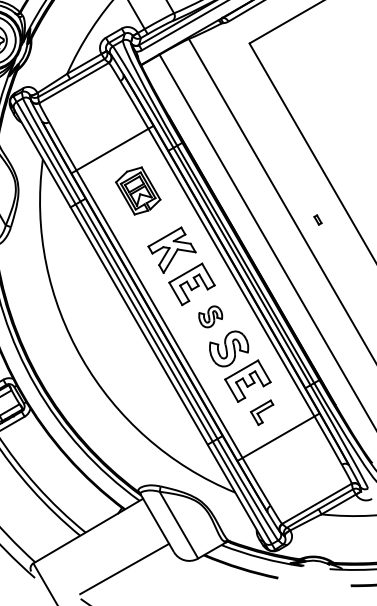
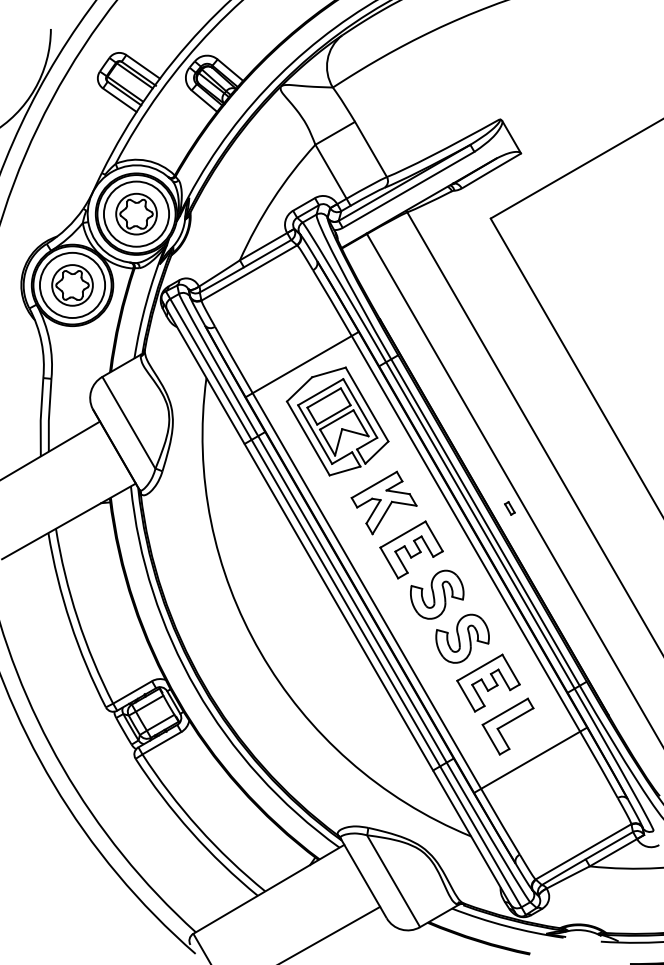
part: (138, 191) -> (337, 421), size x1.67
part: (317, 220) -> (509, 508), moved
part: (210, 316) -> (437, 594), size x1.67
part: (261, 412) -> (507, 726), size x1.67

